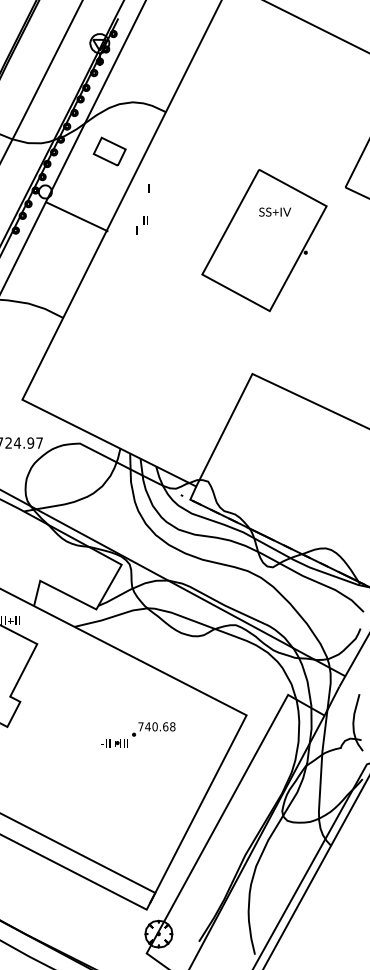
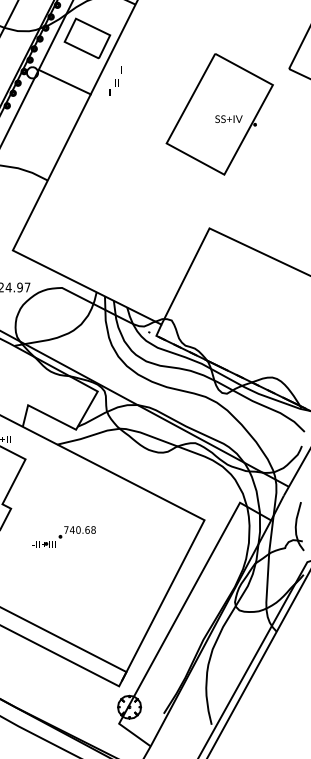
part: (109, 151) -> (87, 38), size x1.67
text: (274, 211) -> (228, 118), moved
line: (76, 216) -> (64, 81), moved
text: (141, 225) -> (113, 87), moved
part: (138, 734) -> (64, 536), moved

